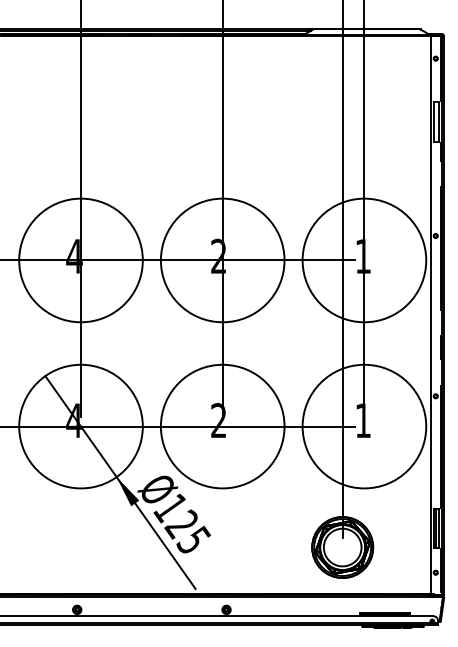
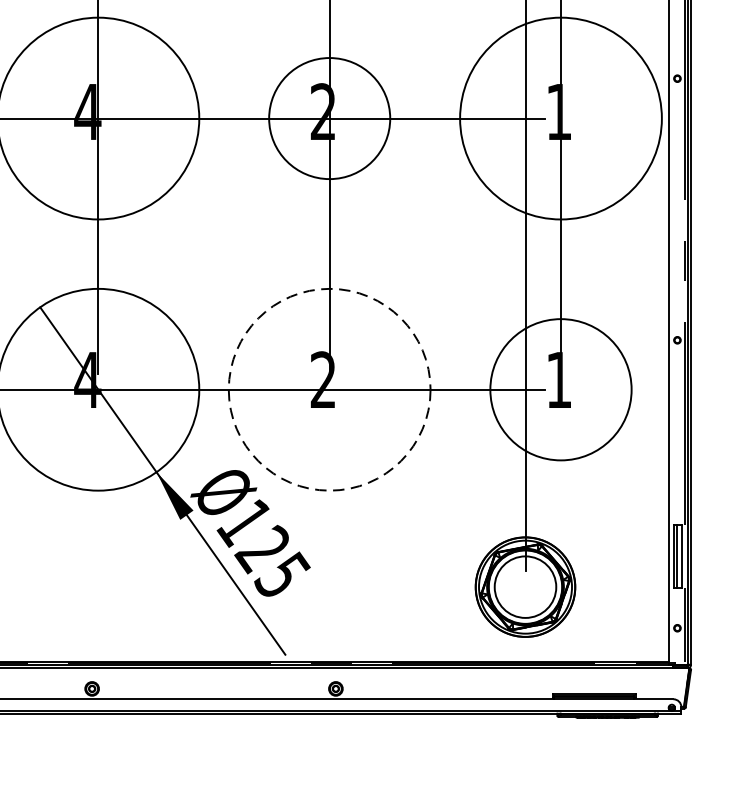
circle: (222, 260) -> (329, 118), size x0.6
circle: (222, 426) -> (329, 389), solid -> dashed
circle: (364, 426) -> (561, 389), size x0.7

